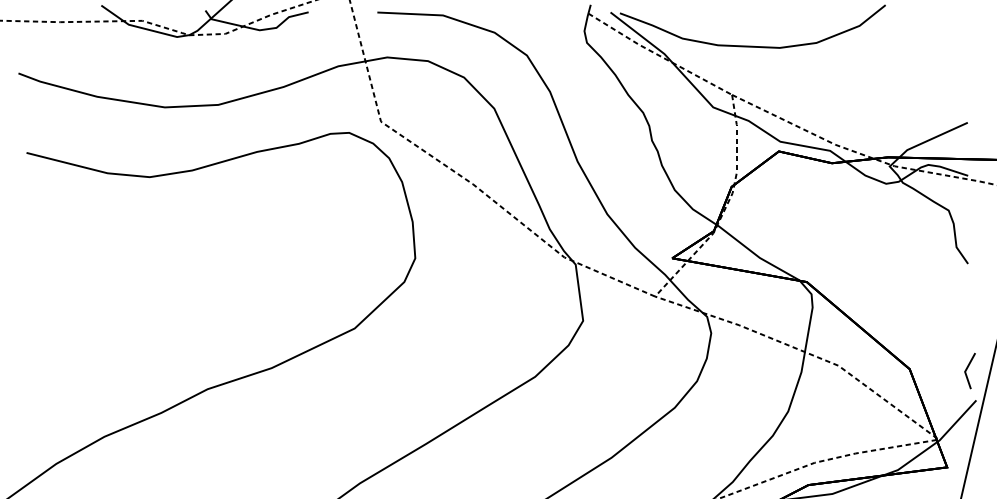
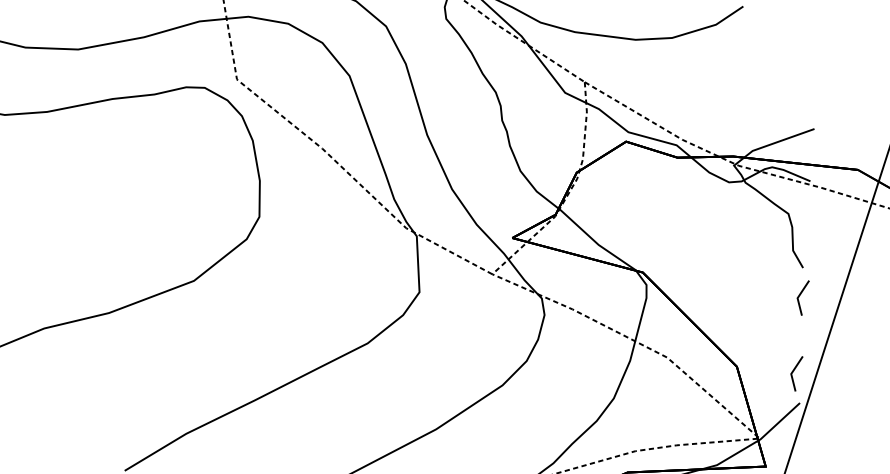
line: (967, 292) -> (800, 296), added

